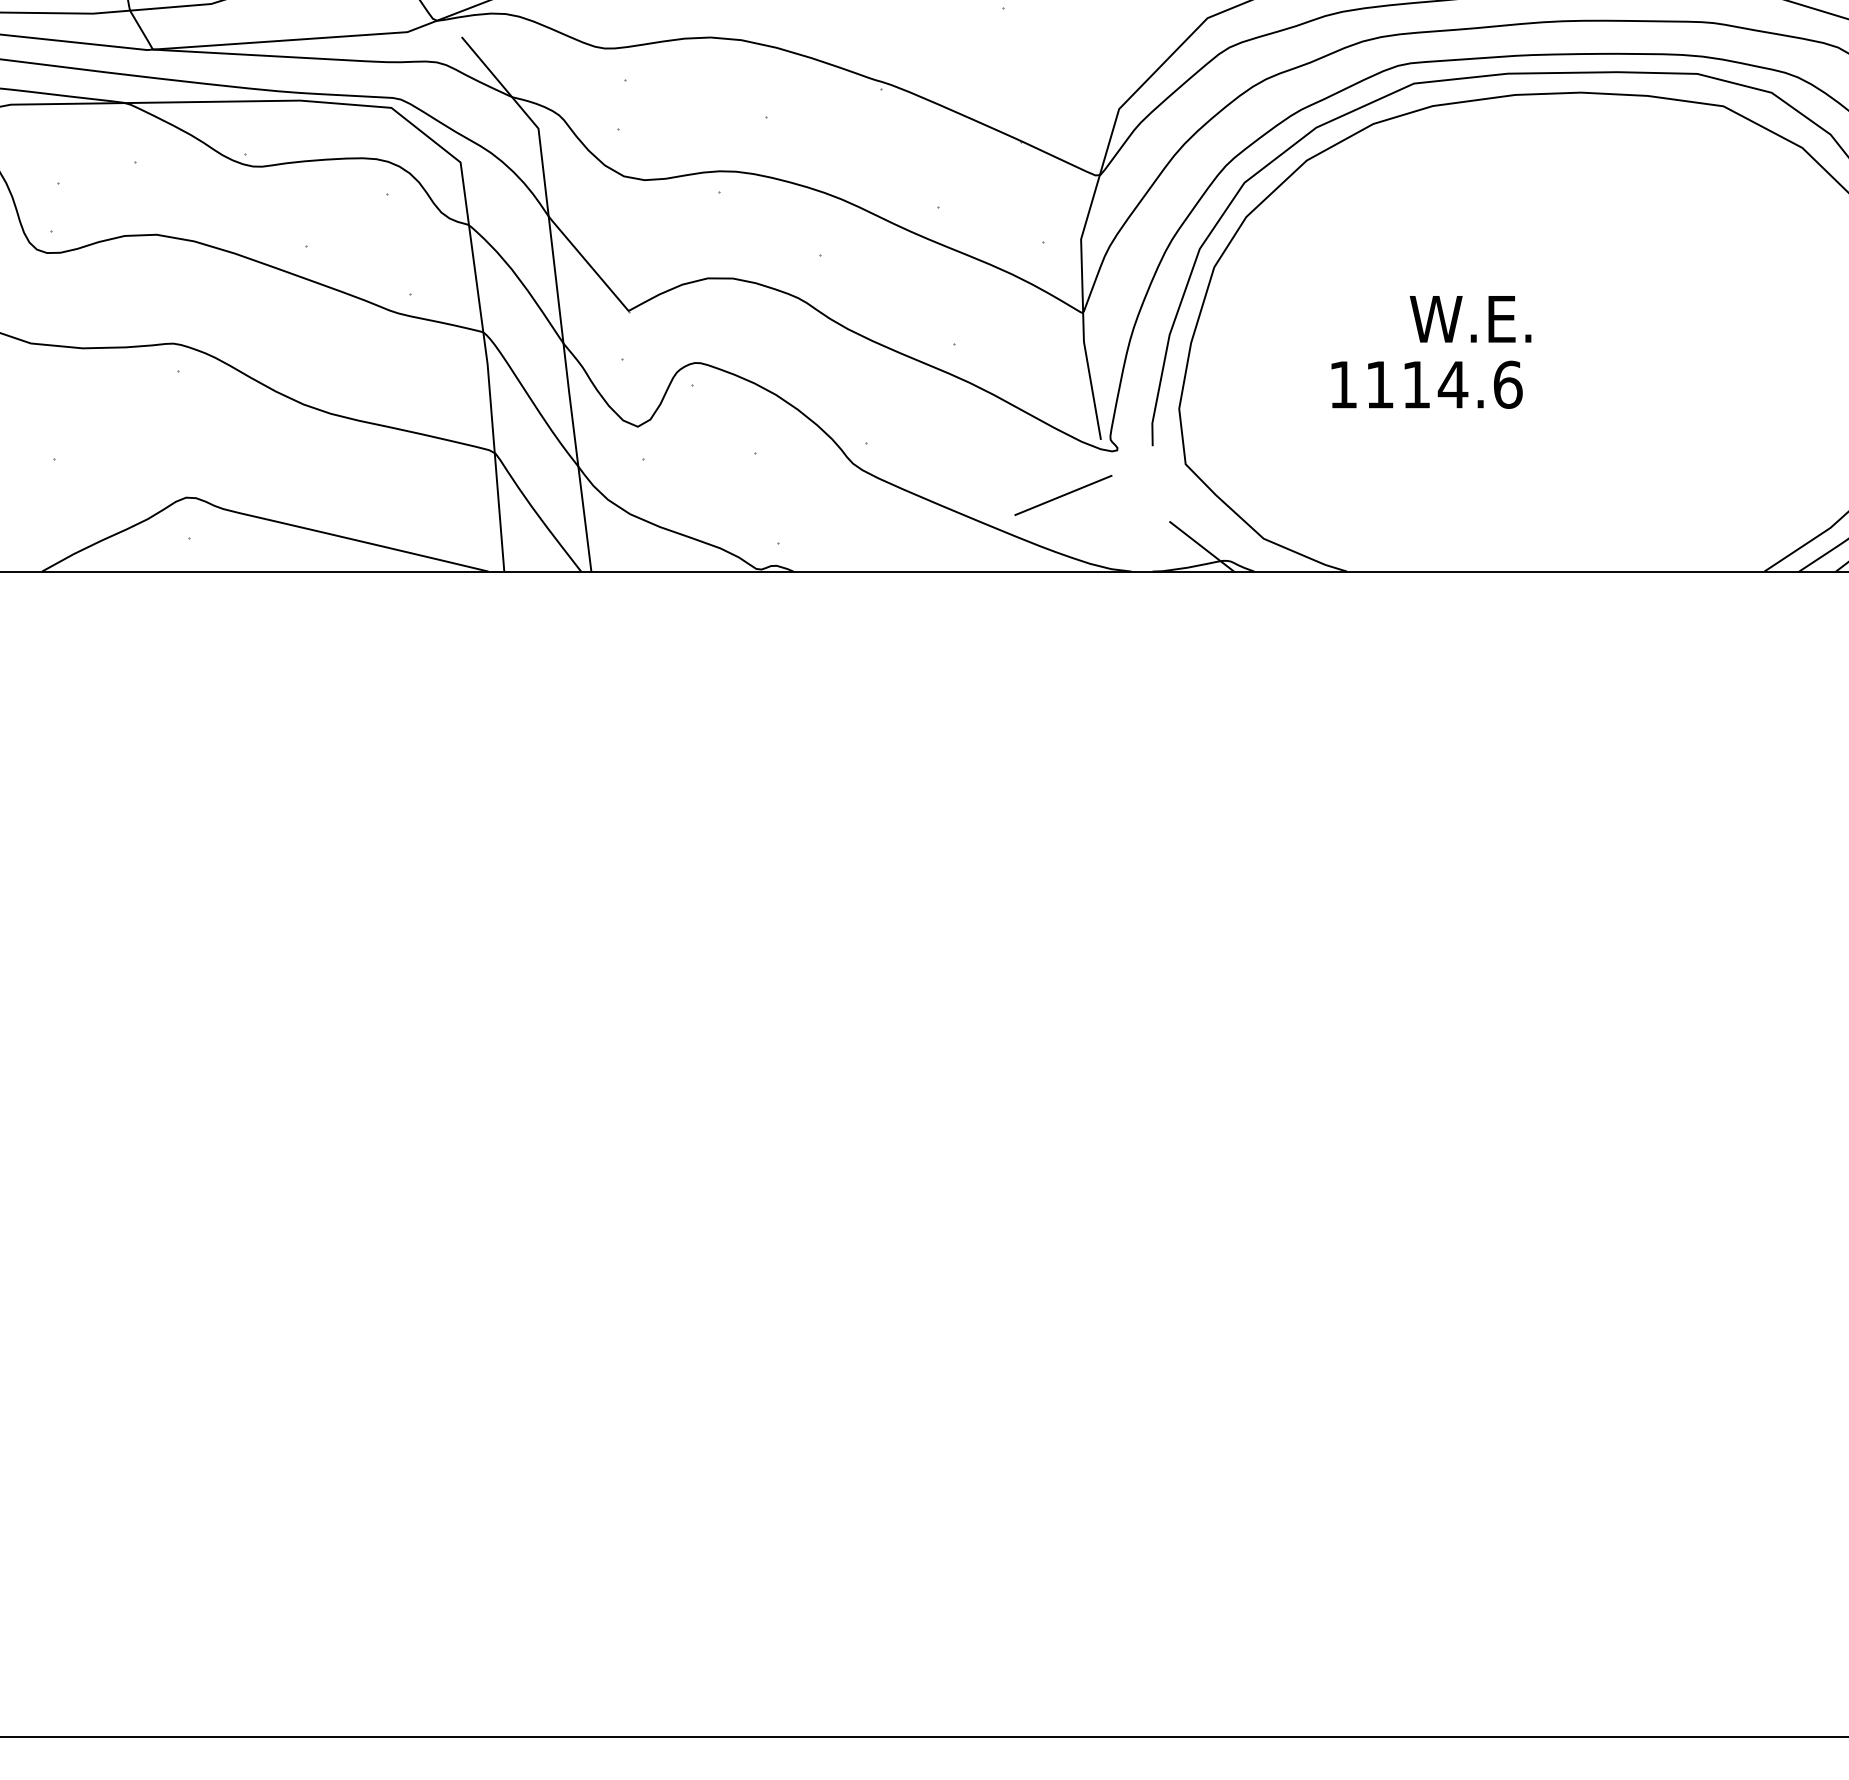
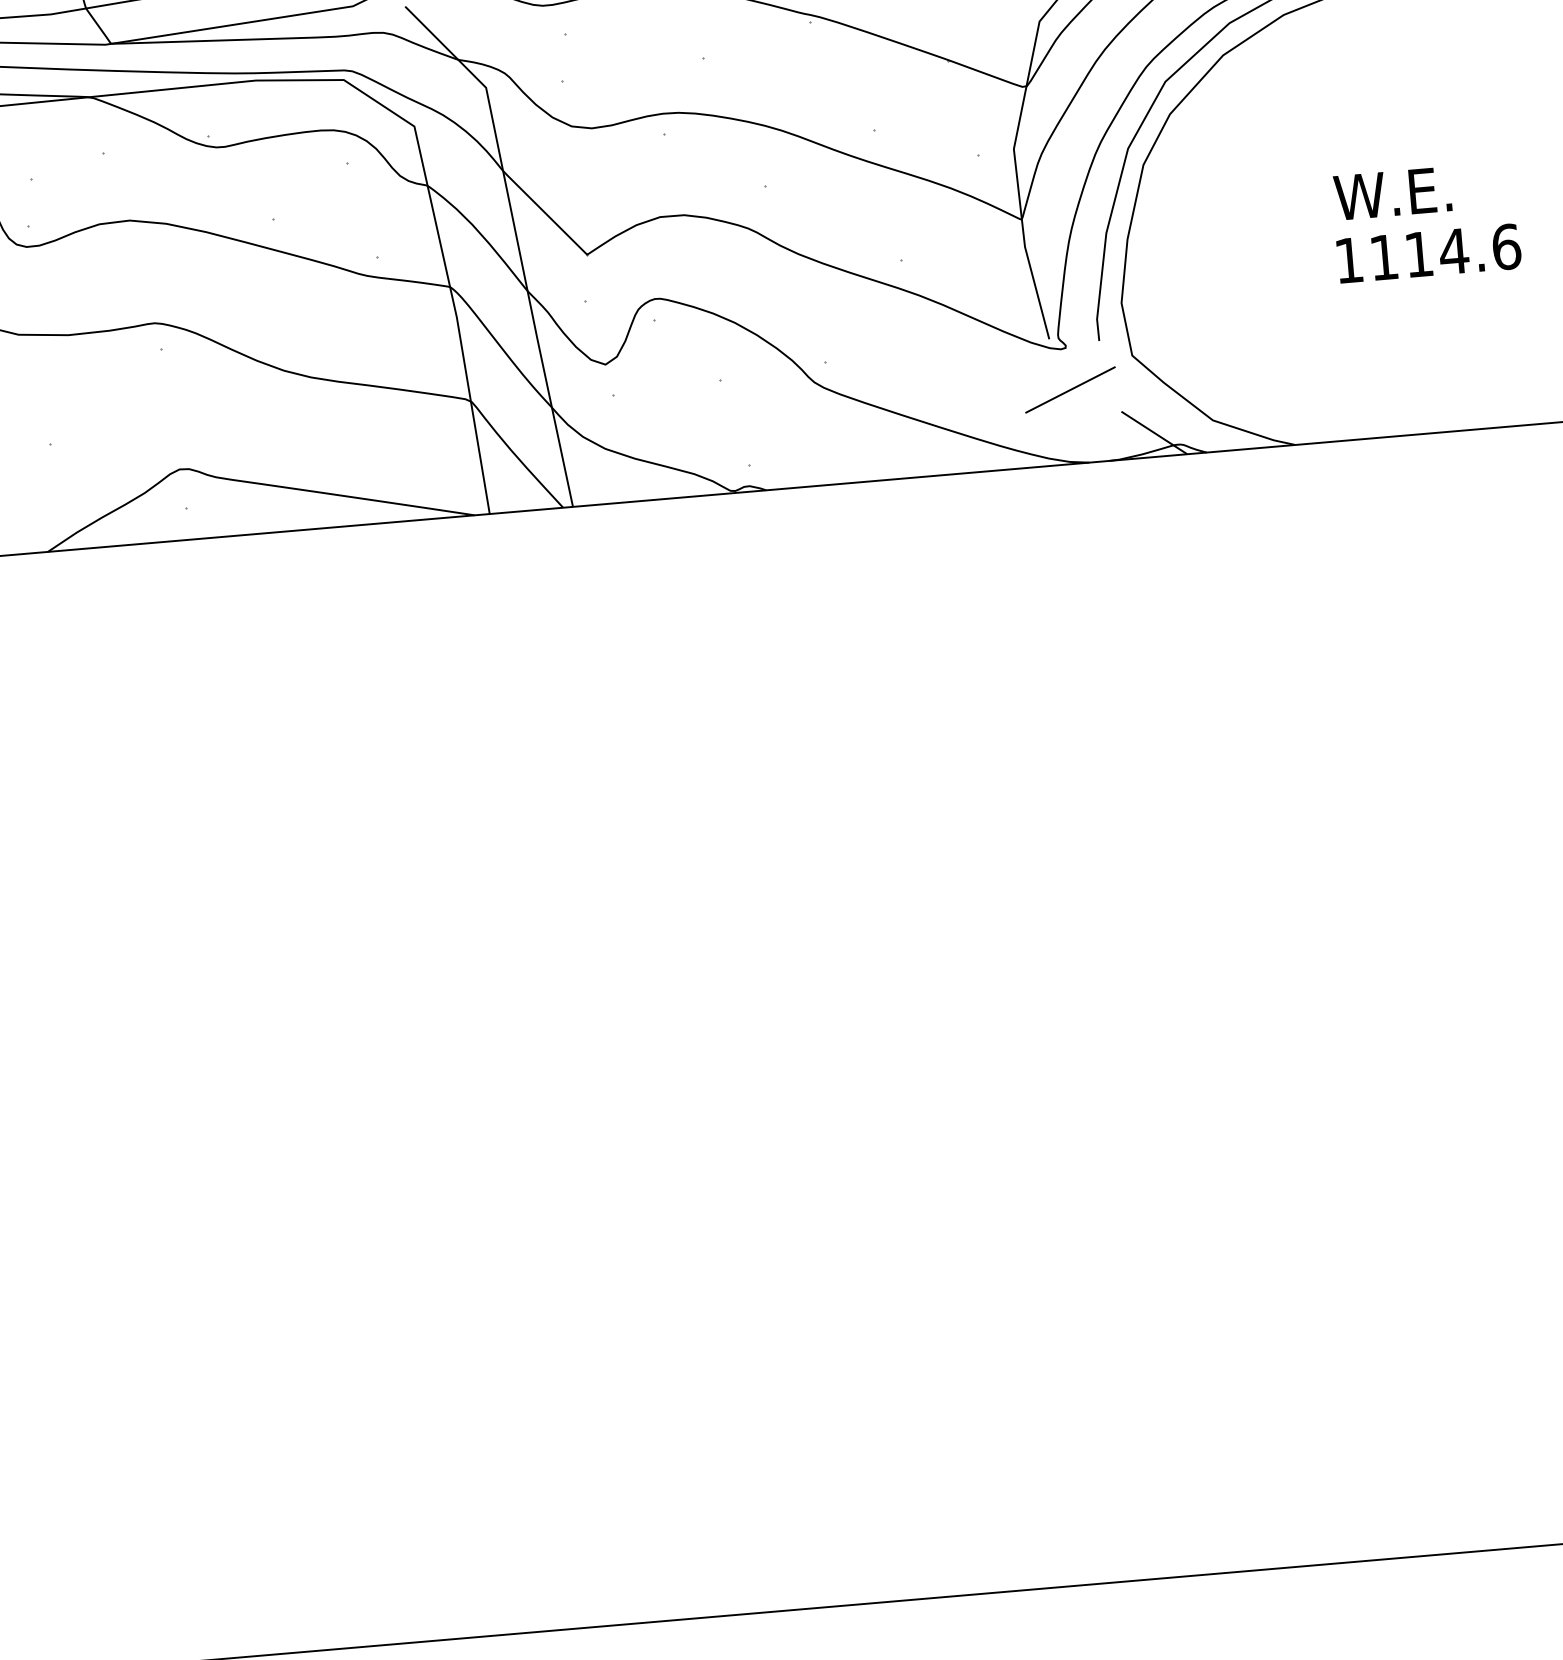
text: (1426, 384) -> (1428, 253), moved
line: (1063, 494) -> (1070, 389), moved

